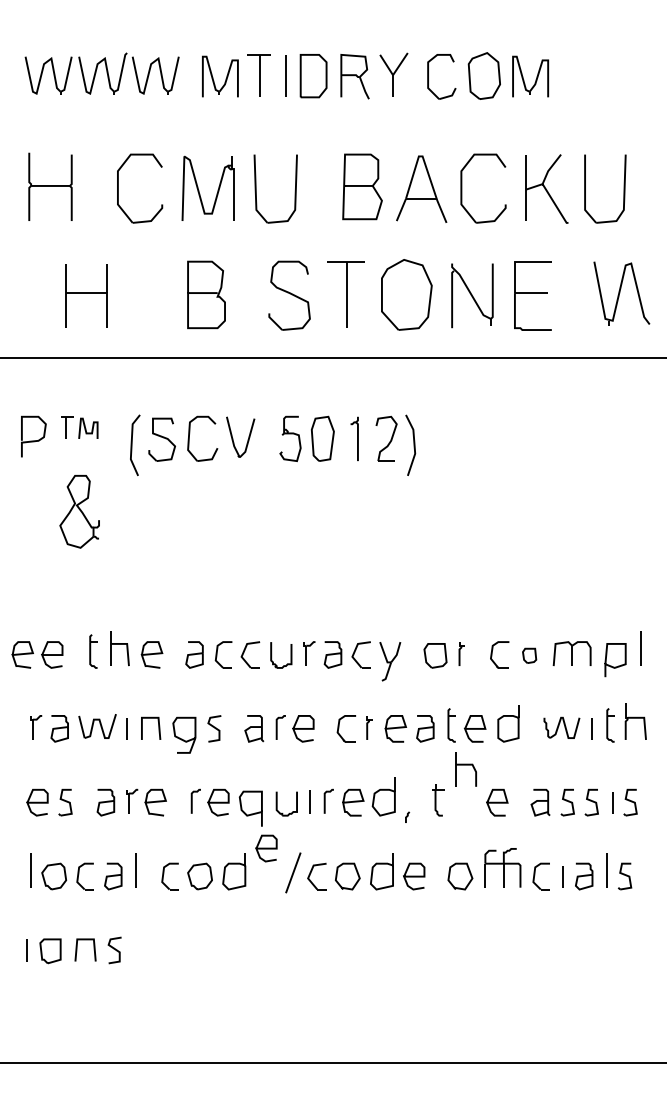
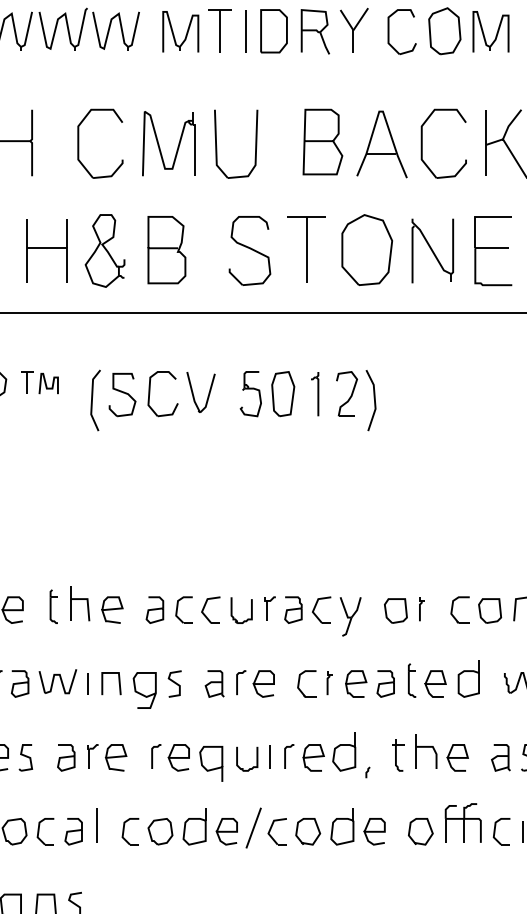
part: (79, 511) -> (104, 250), moved
part: (529, 655) -> (489, 610), size x1.67
part: (465, 769) -> (425, 751), moved
curve: (266, 848) -> (226, 831), moved

